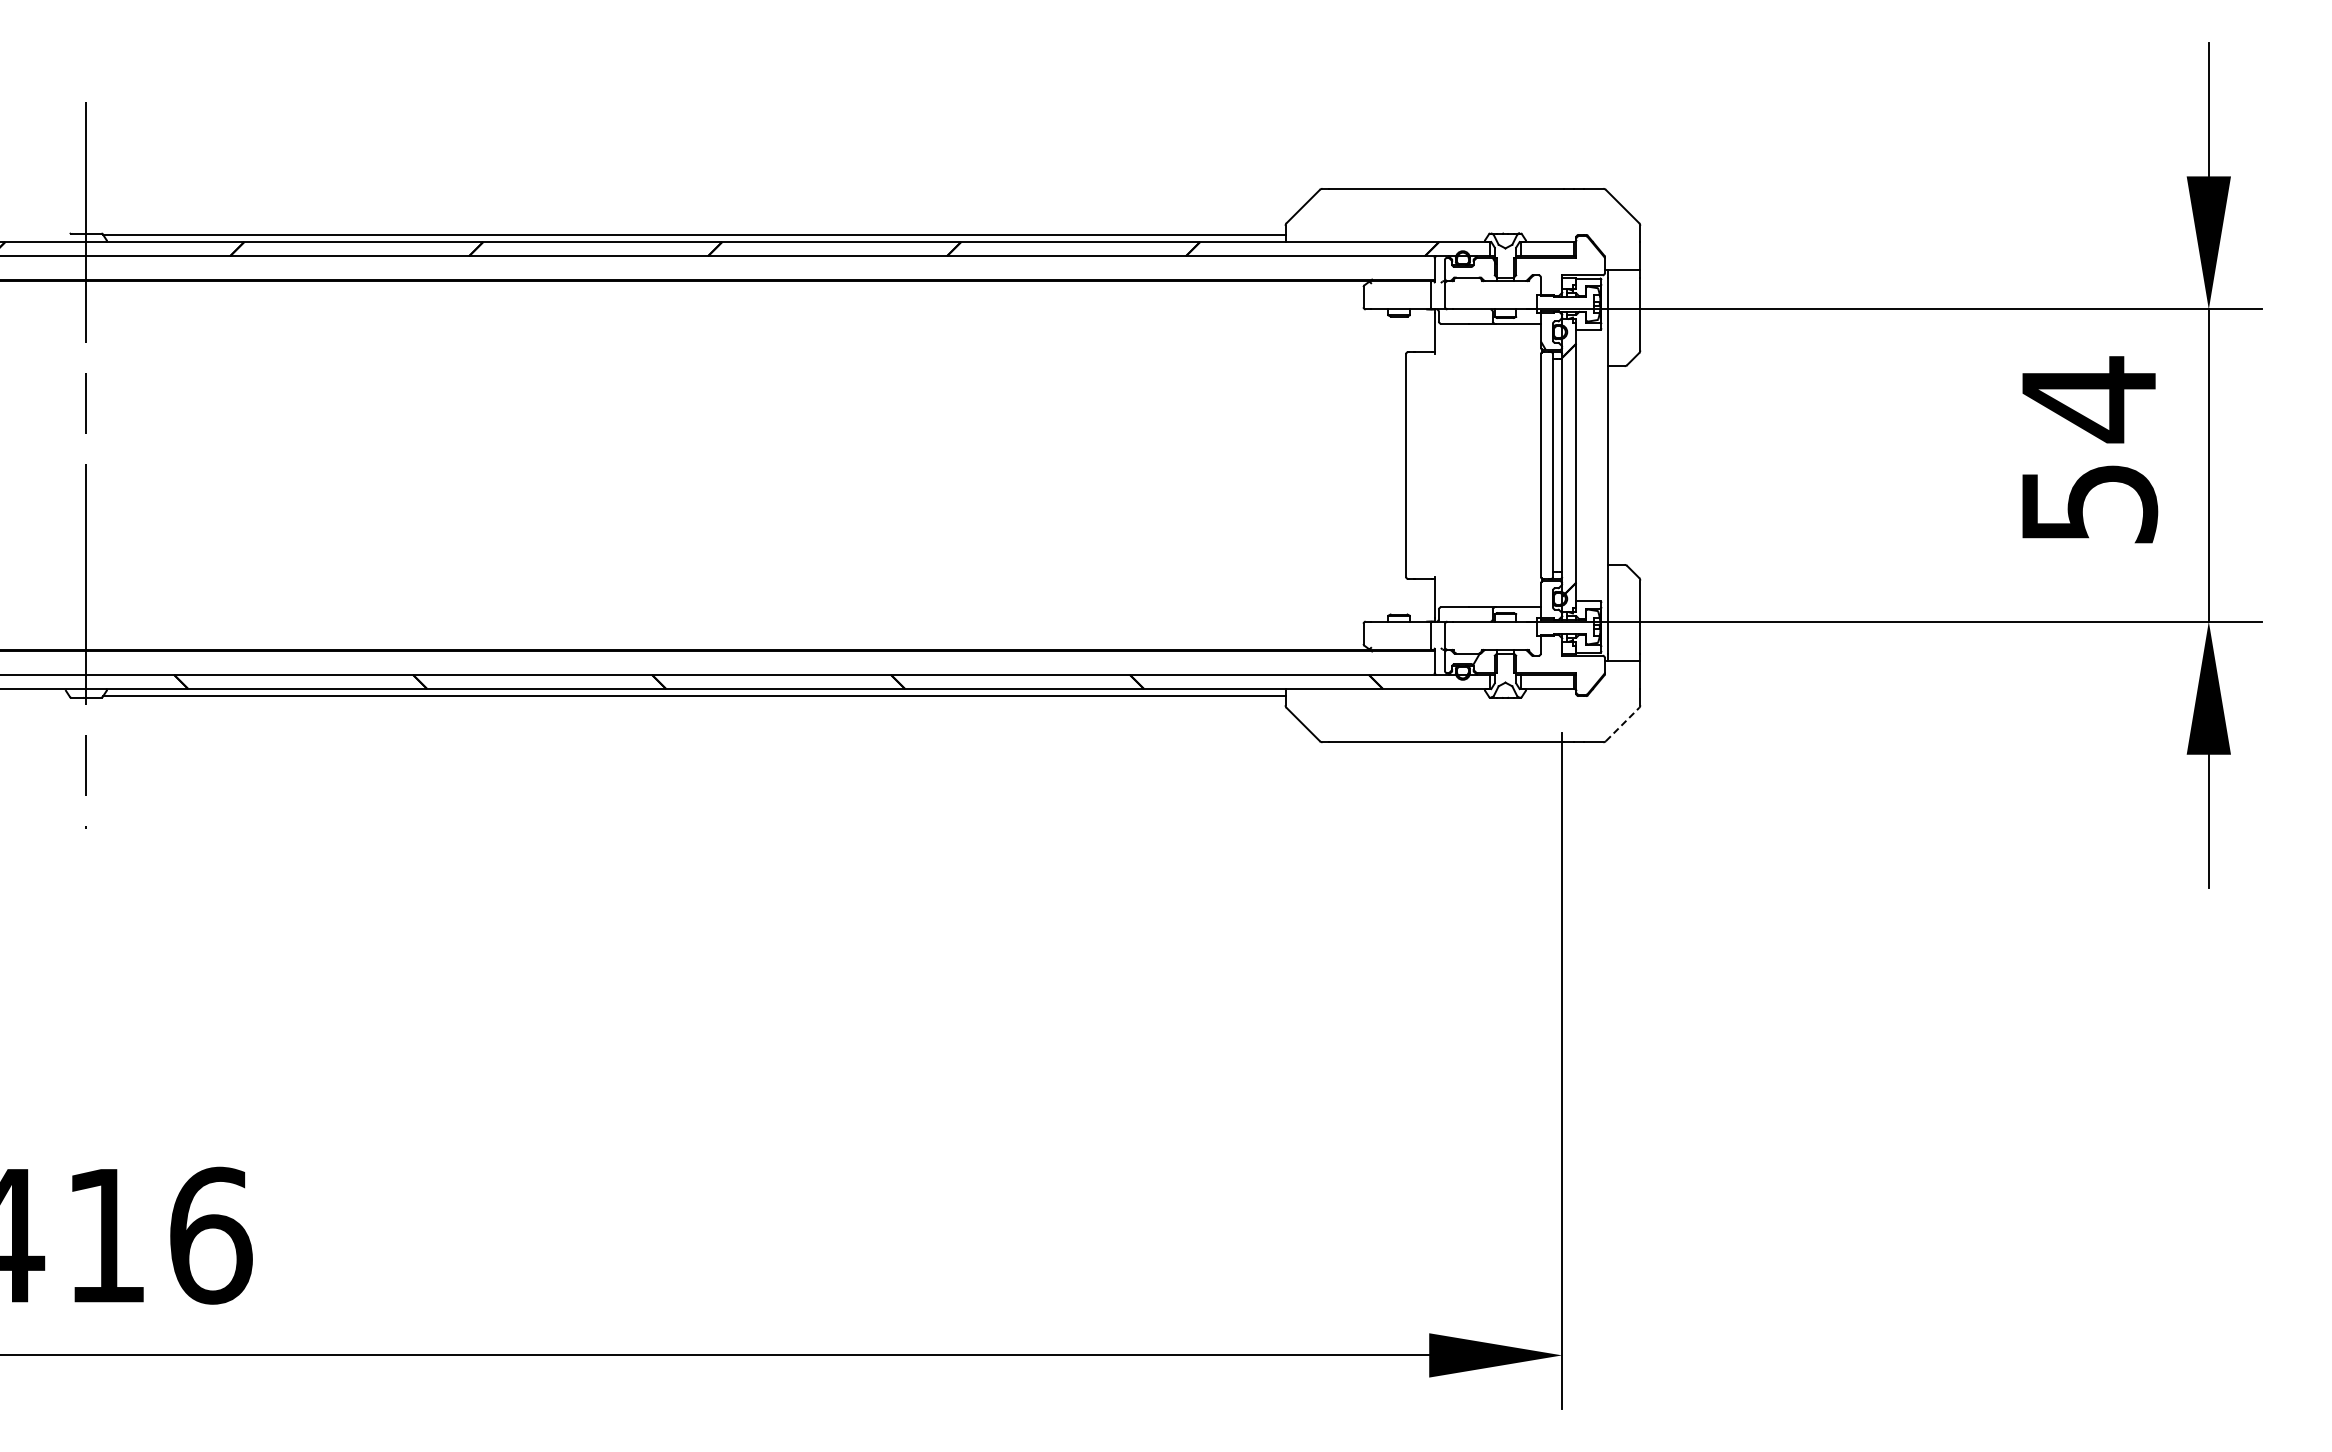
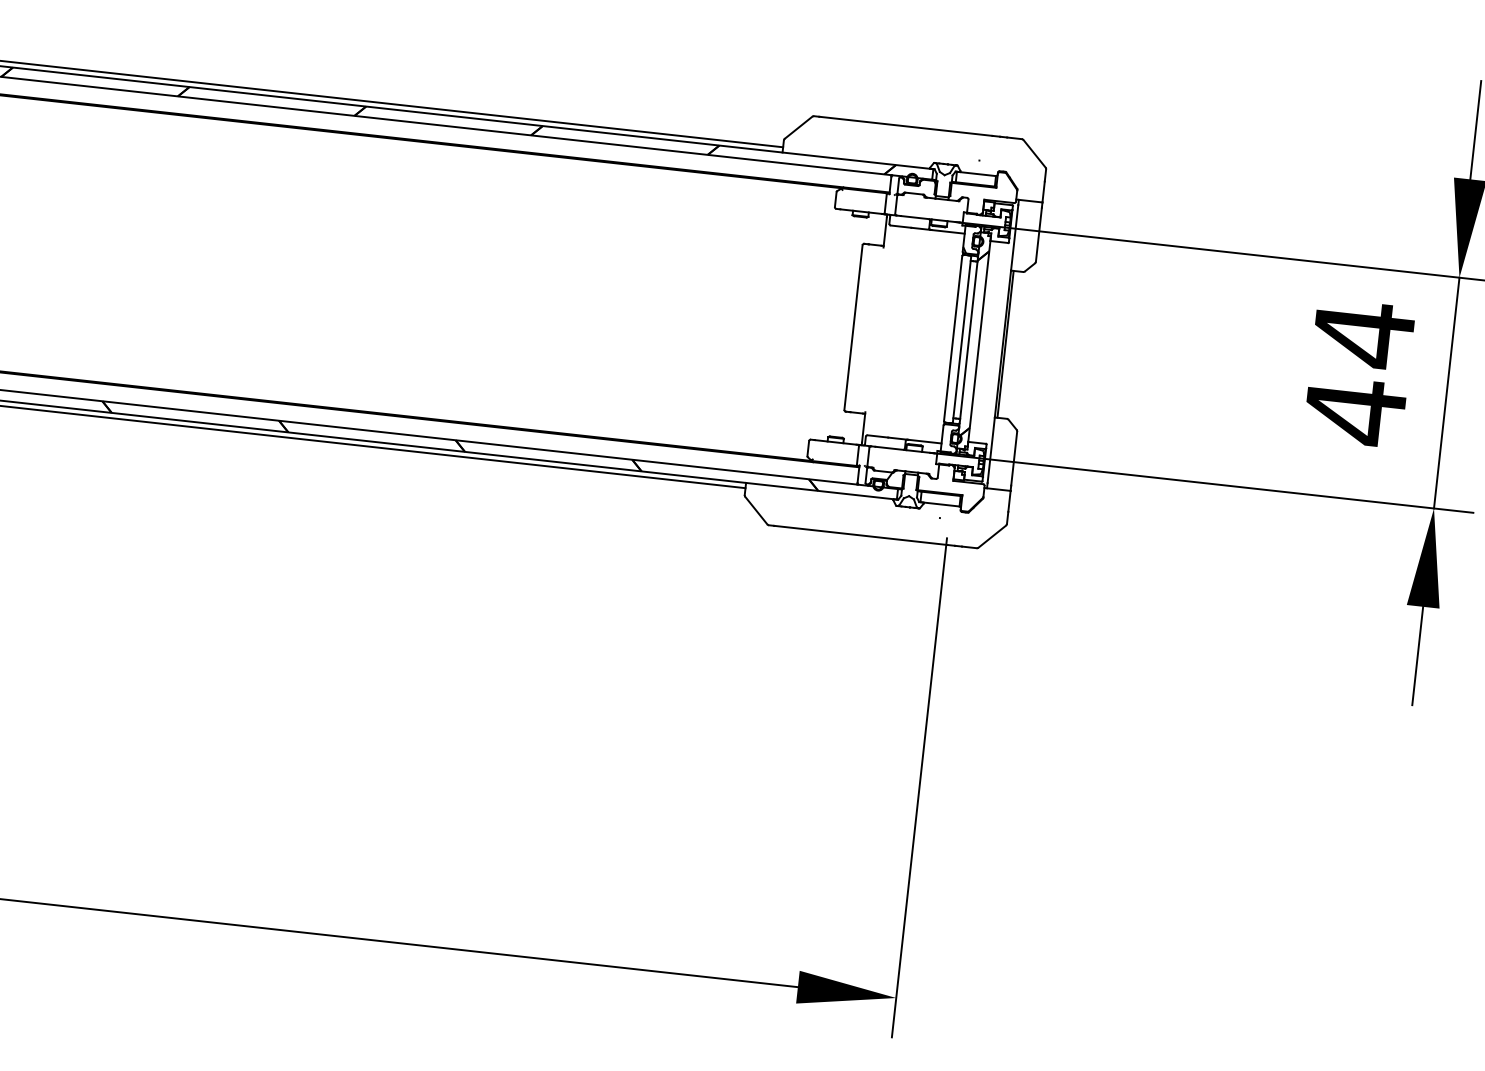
line: (1611, 465) -> (1005, 344), added
text: (2090, 503) -> (1356, 411), 54 -> 44
line: (1622, 724) -> (992, 536), dashed -> solid

